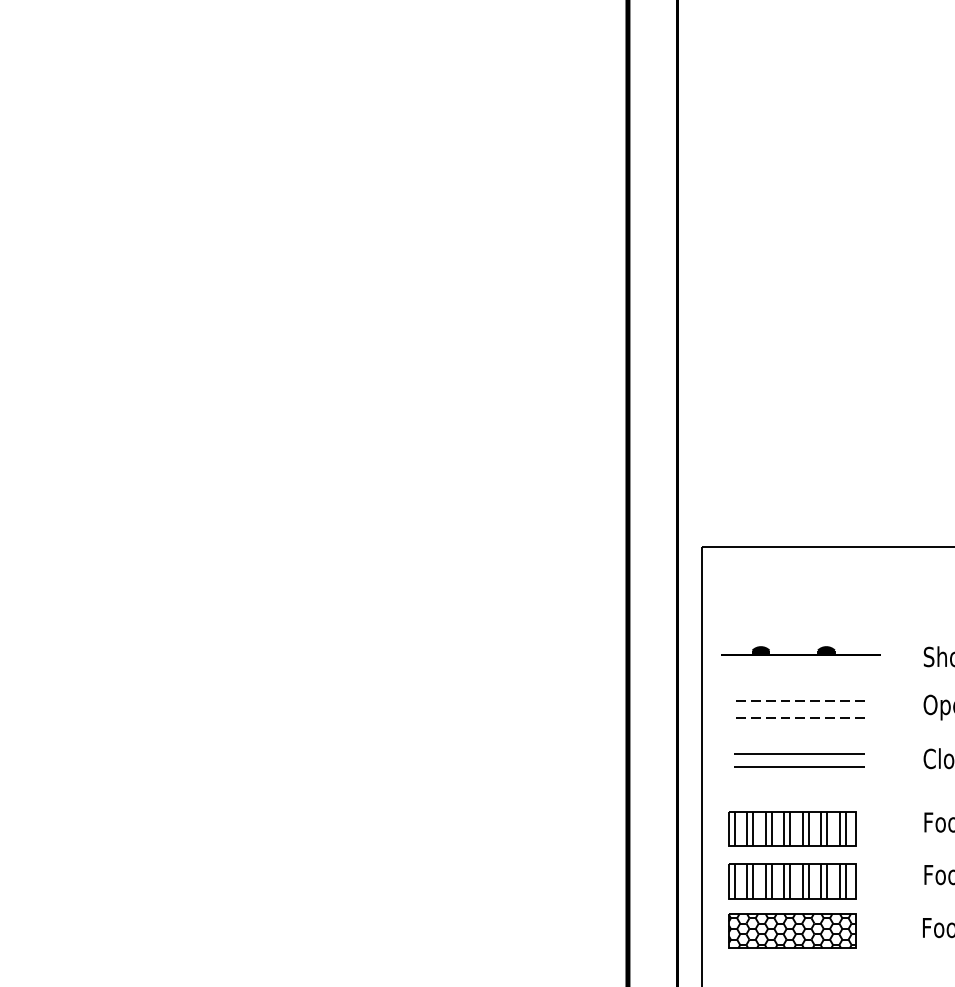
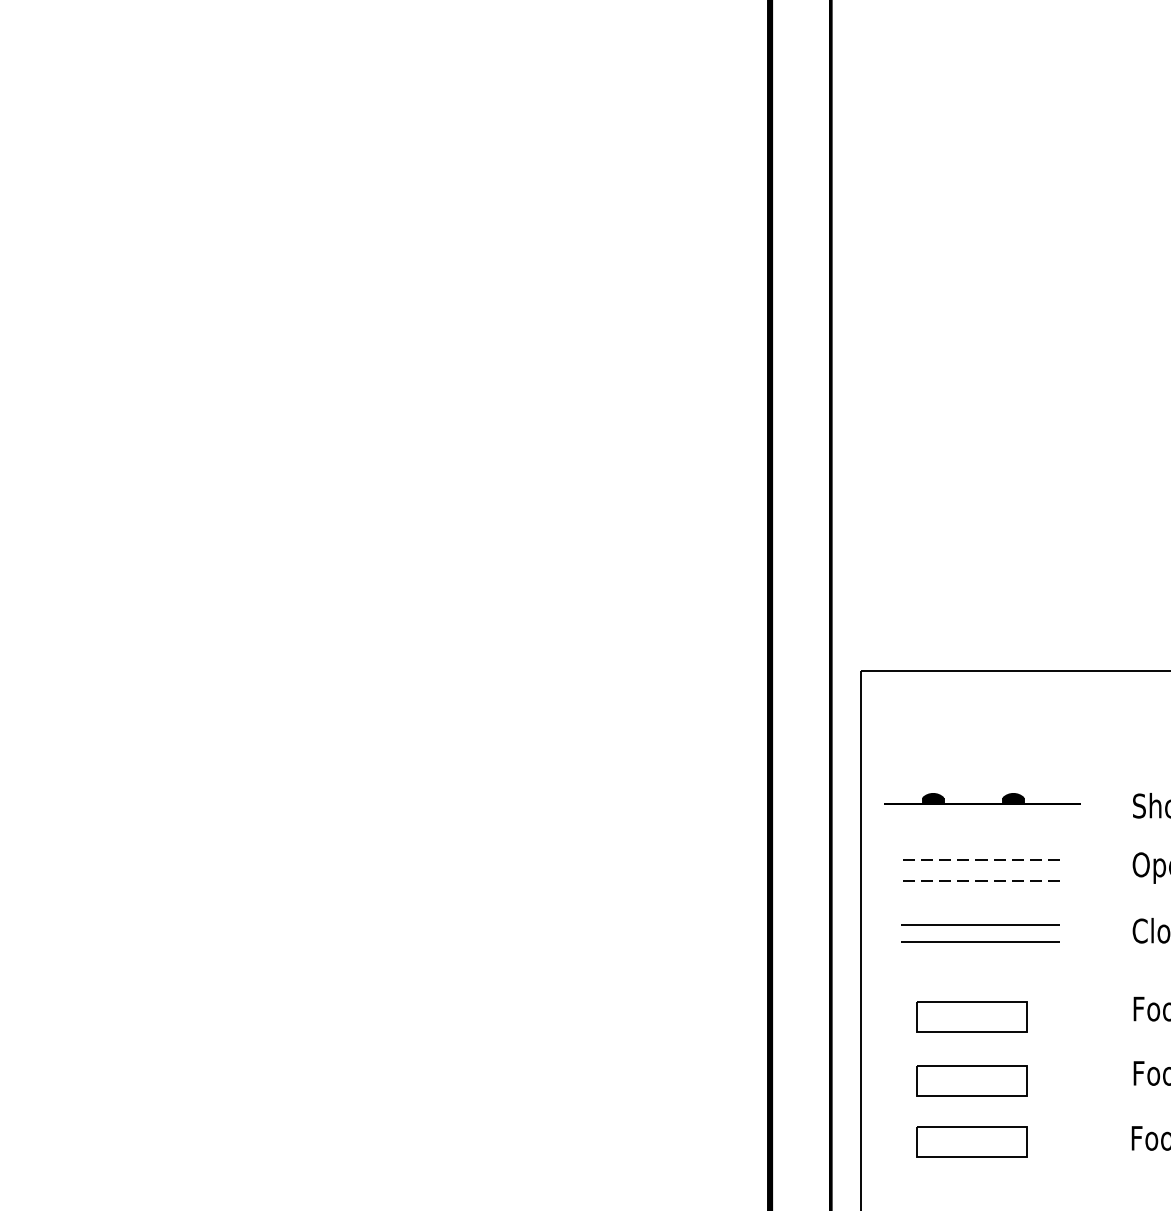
part: (792, 828) -> (971, 1016), size x0.7
part: (792, 881) -> (971, 1081), size x0.7
part: (792, 930) -> (971, 1141), size x0.7

